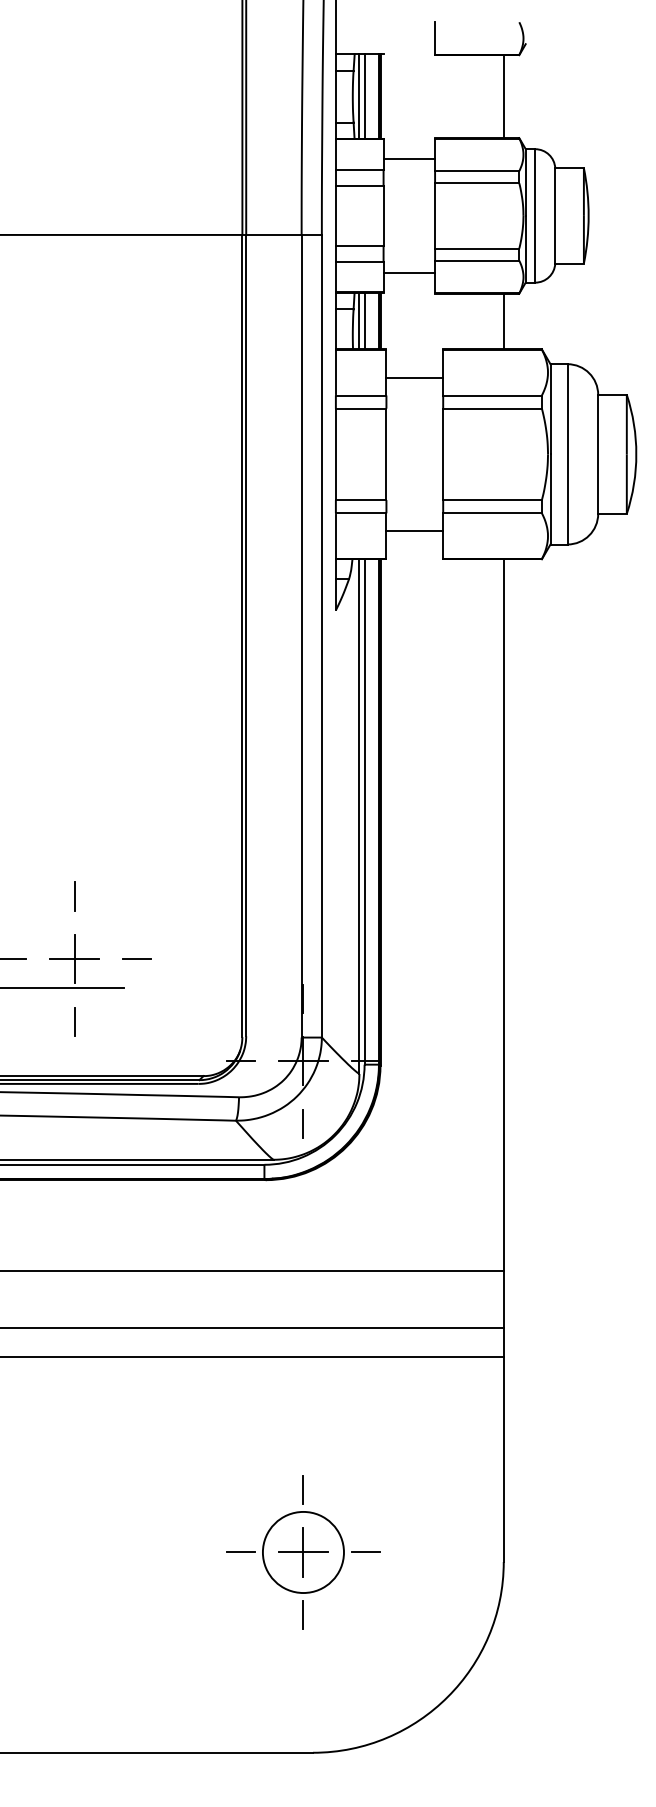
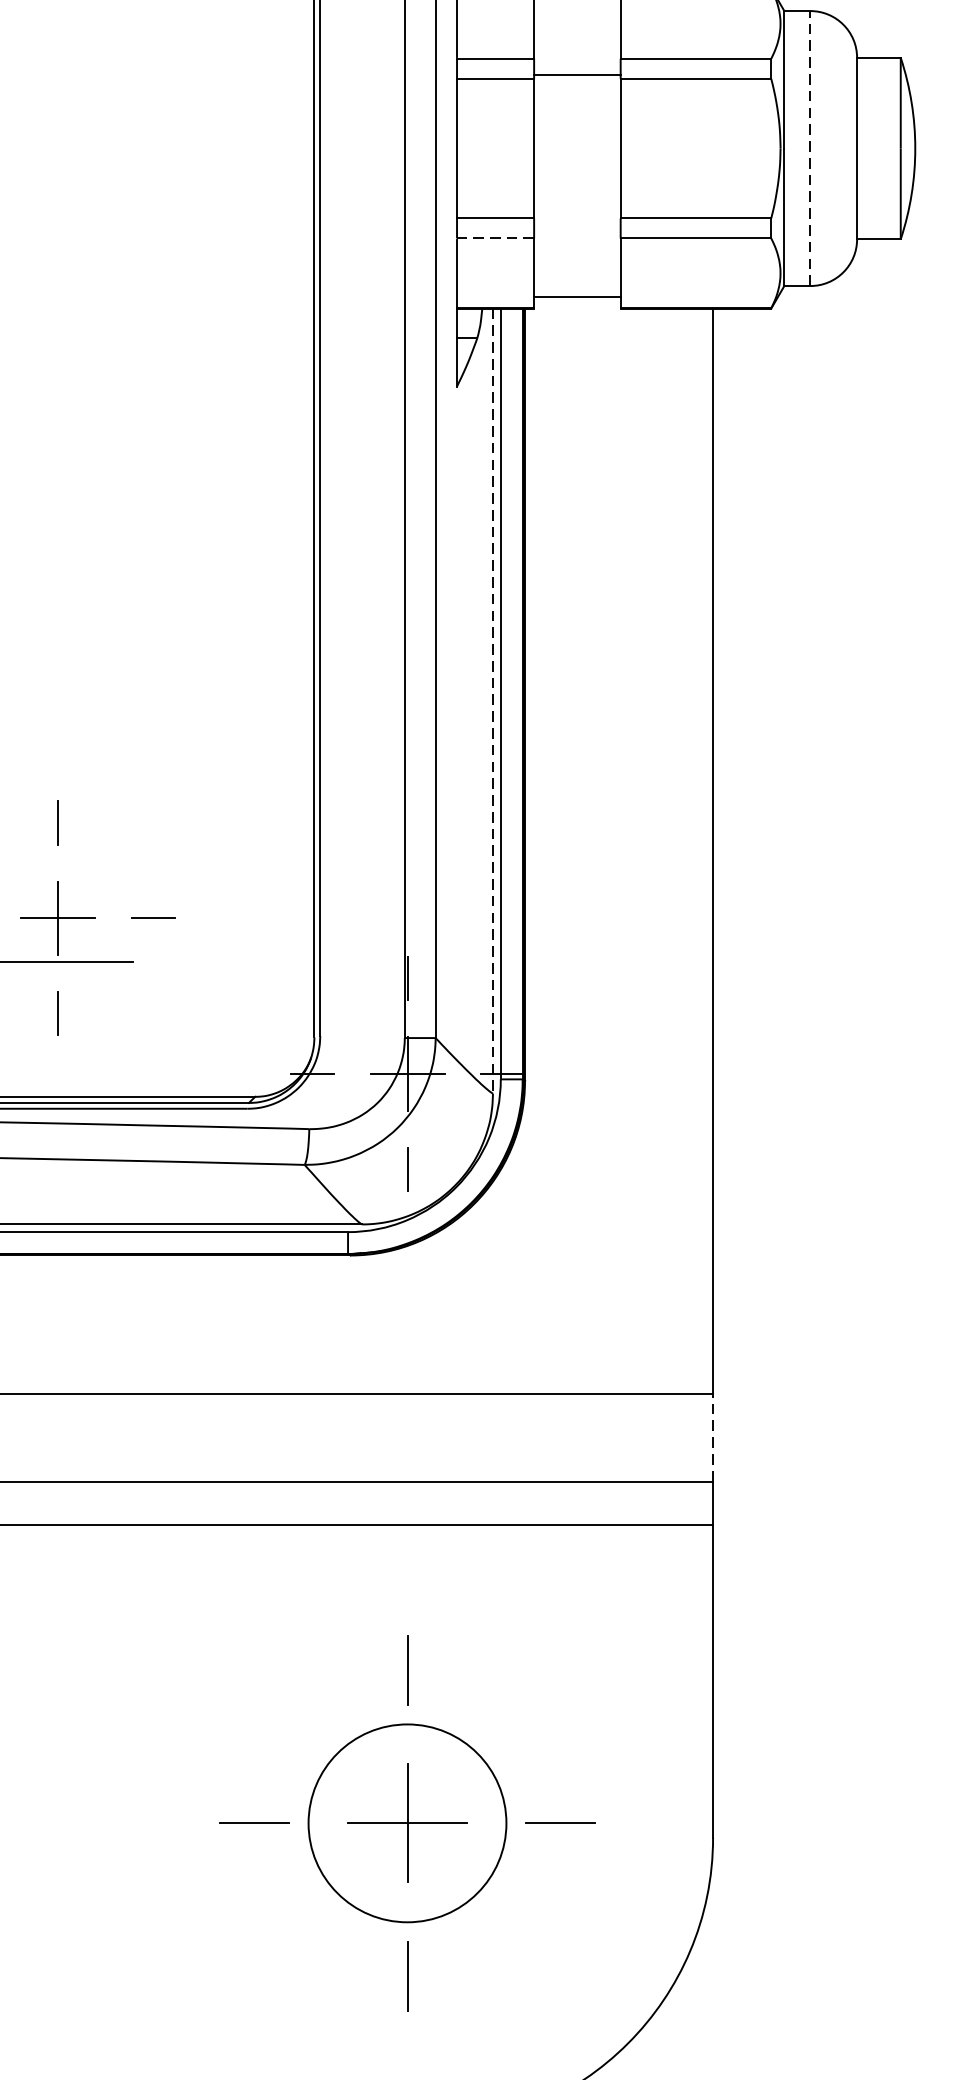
line: (414, 378) -> (576, 75), moved
line: (567, 453) -> (810, 147), solid -> dashed
line: (360, 513) -> (494, 238), solid -> dashed
line: (414, 530) -> (576, 296), moved
line: (359, 817) -> (493, 702), solid -> dashed
line: (503, 1299) -> (712, 1437), solid -> dashed
part: (303, 1552) -> (407, 1823), size x1.6

